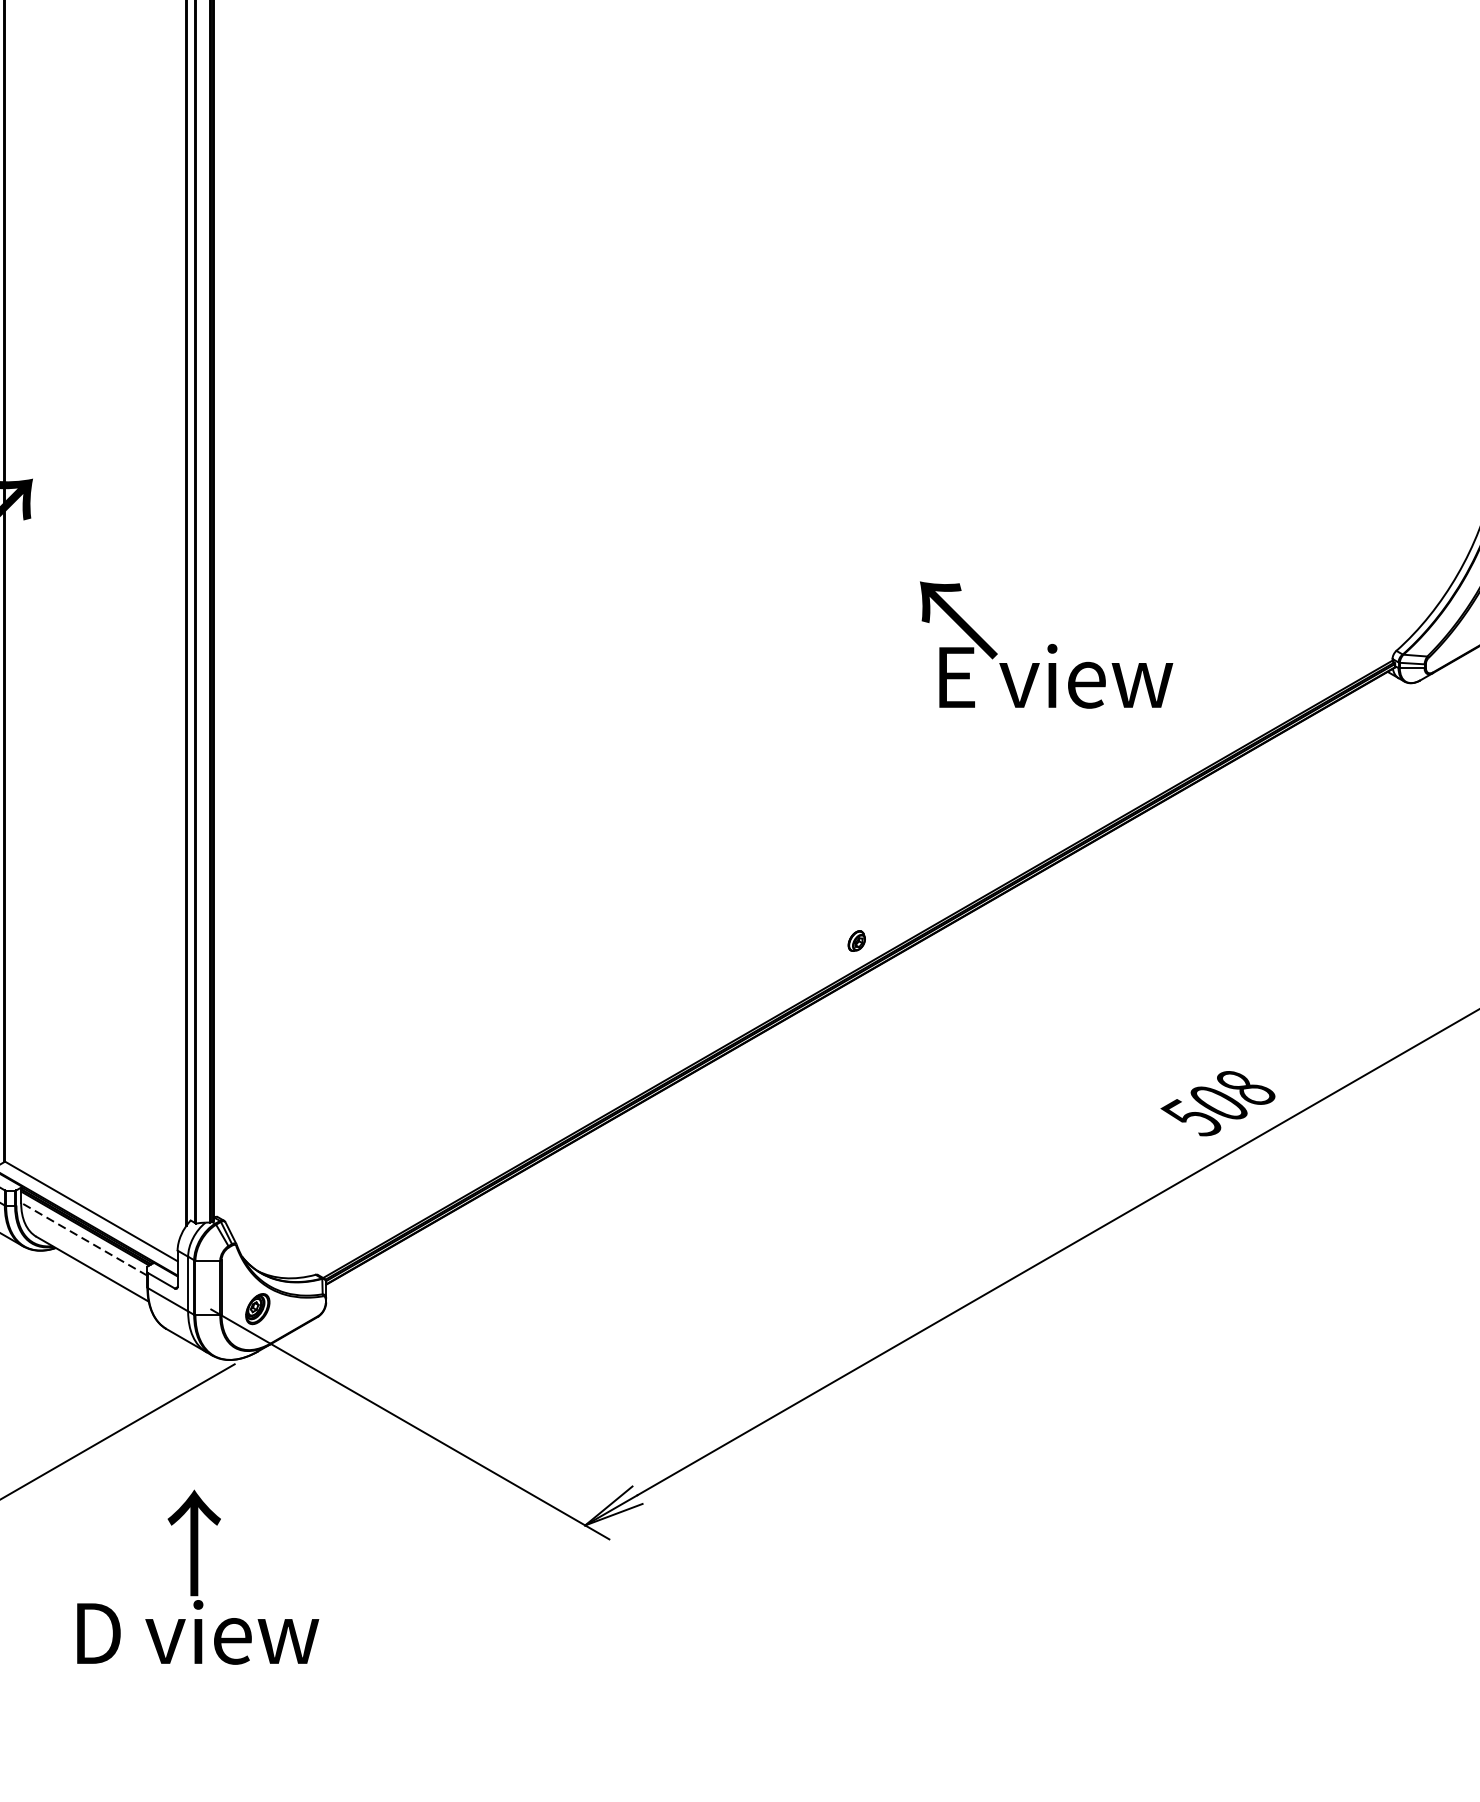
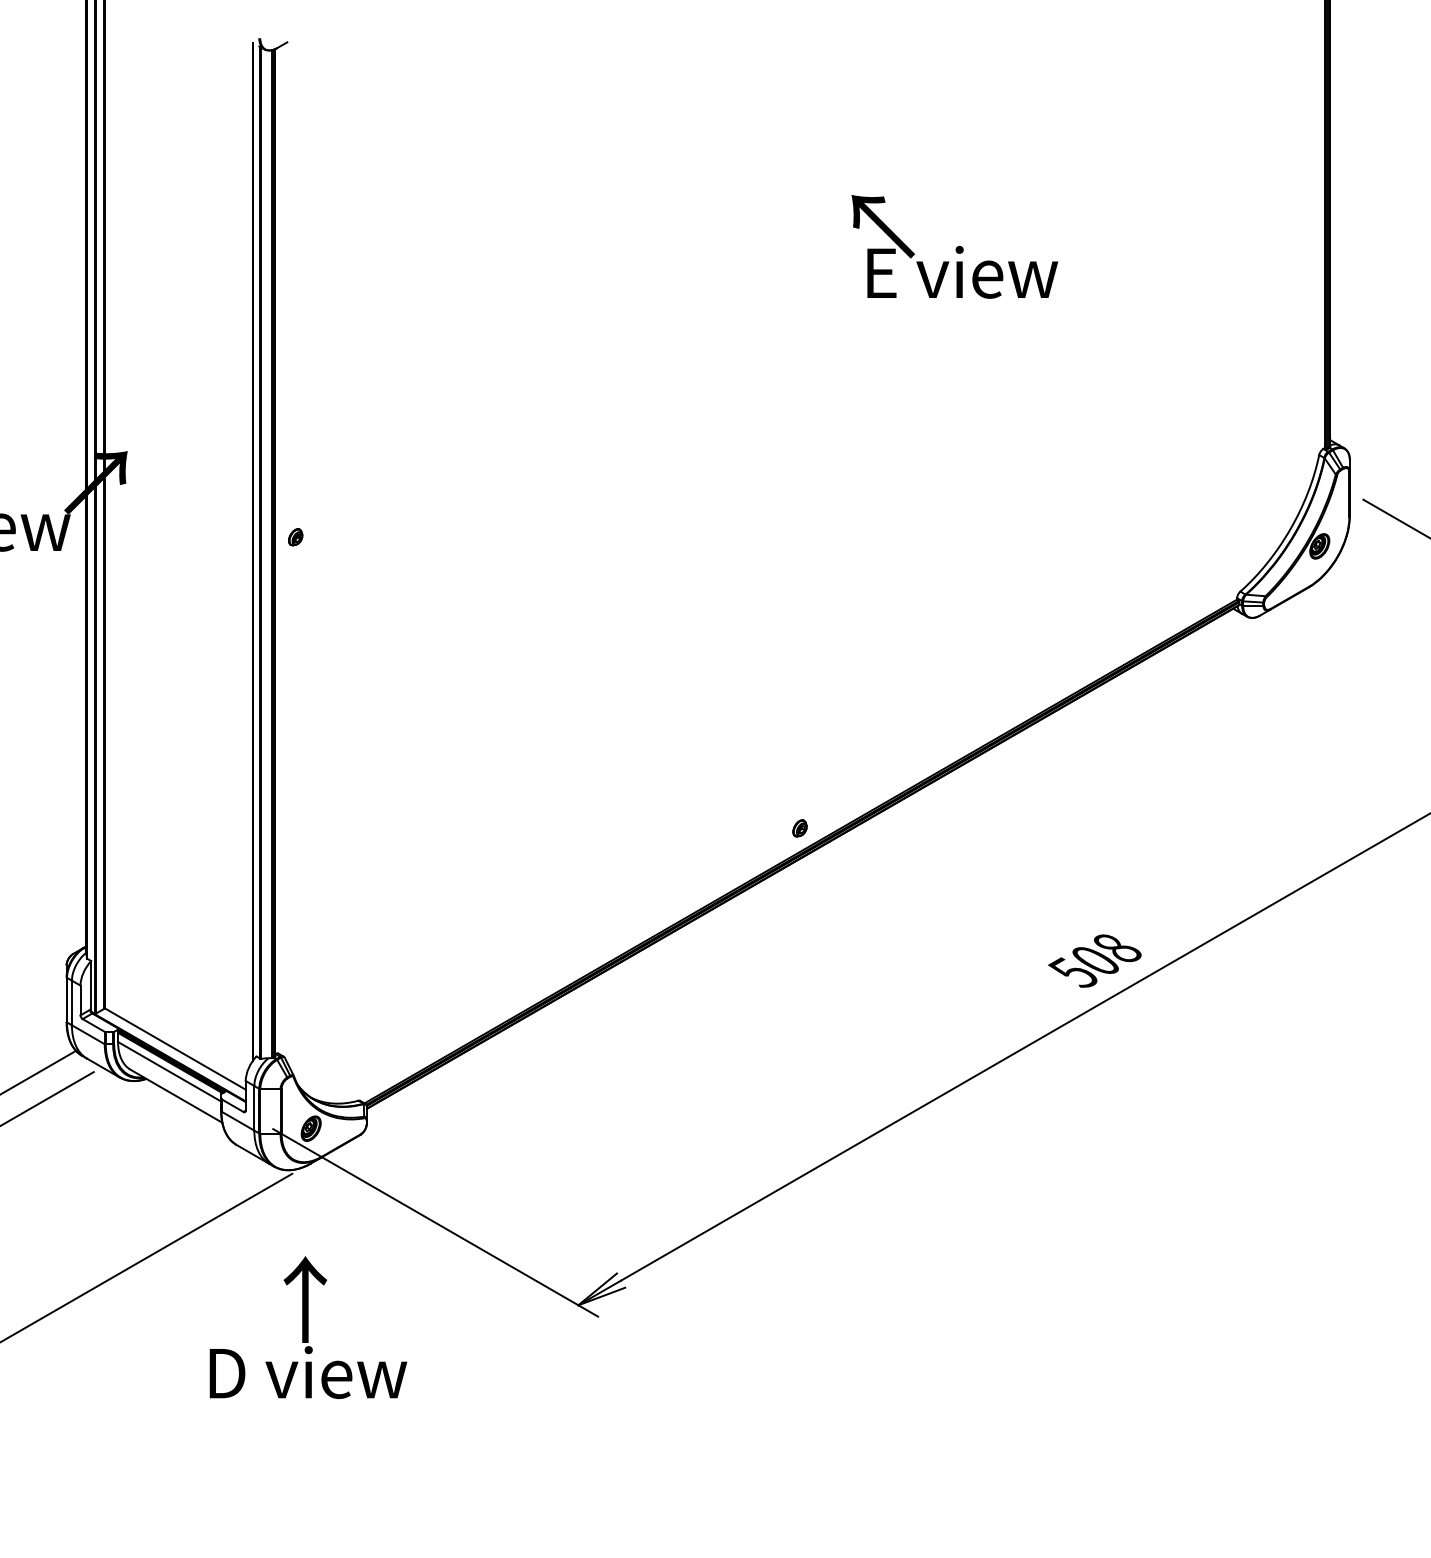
part: (238, 584) -> (295, 537), added
text: (1046, 644) -> (954, 246), moved
line: (84, 1238) -> (169, 1071), dashed -> solid
text: (198, 1577) -> (308, 1327), moved

